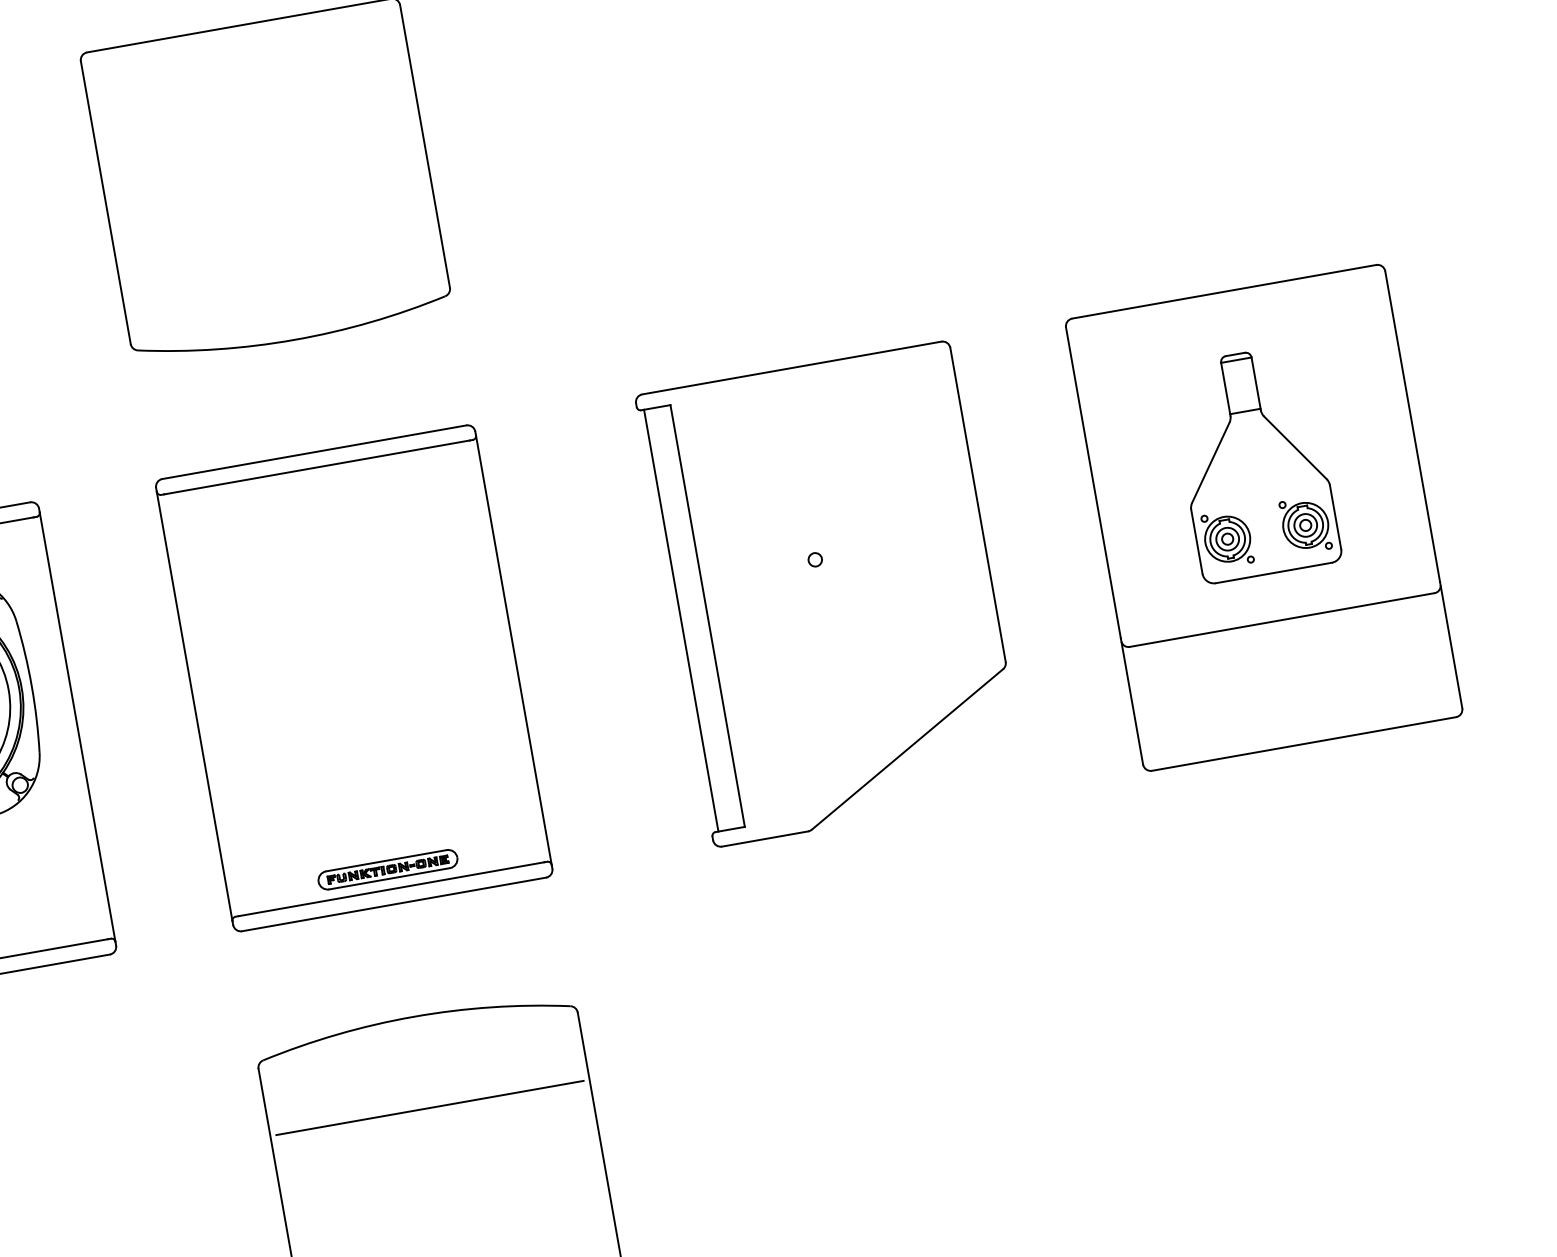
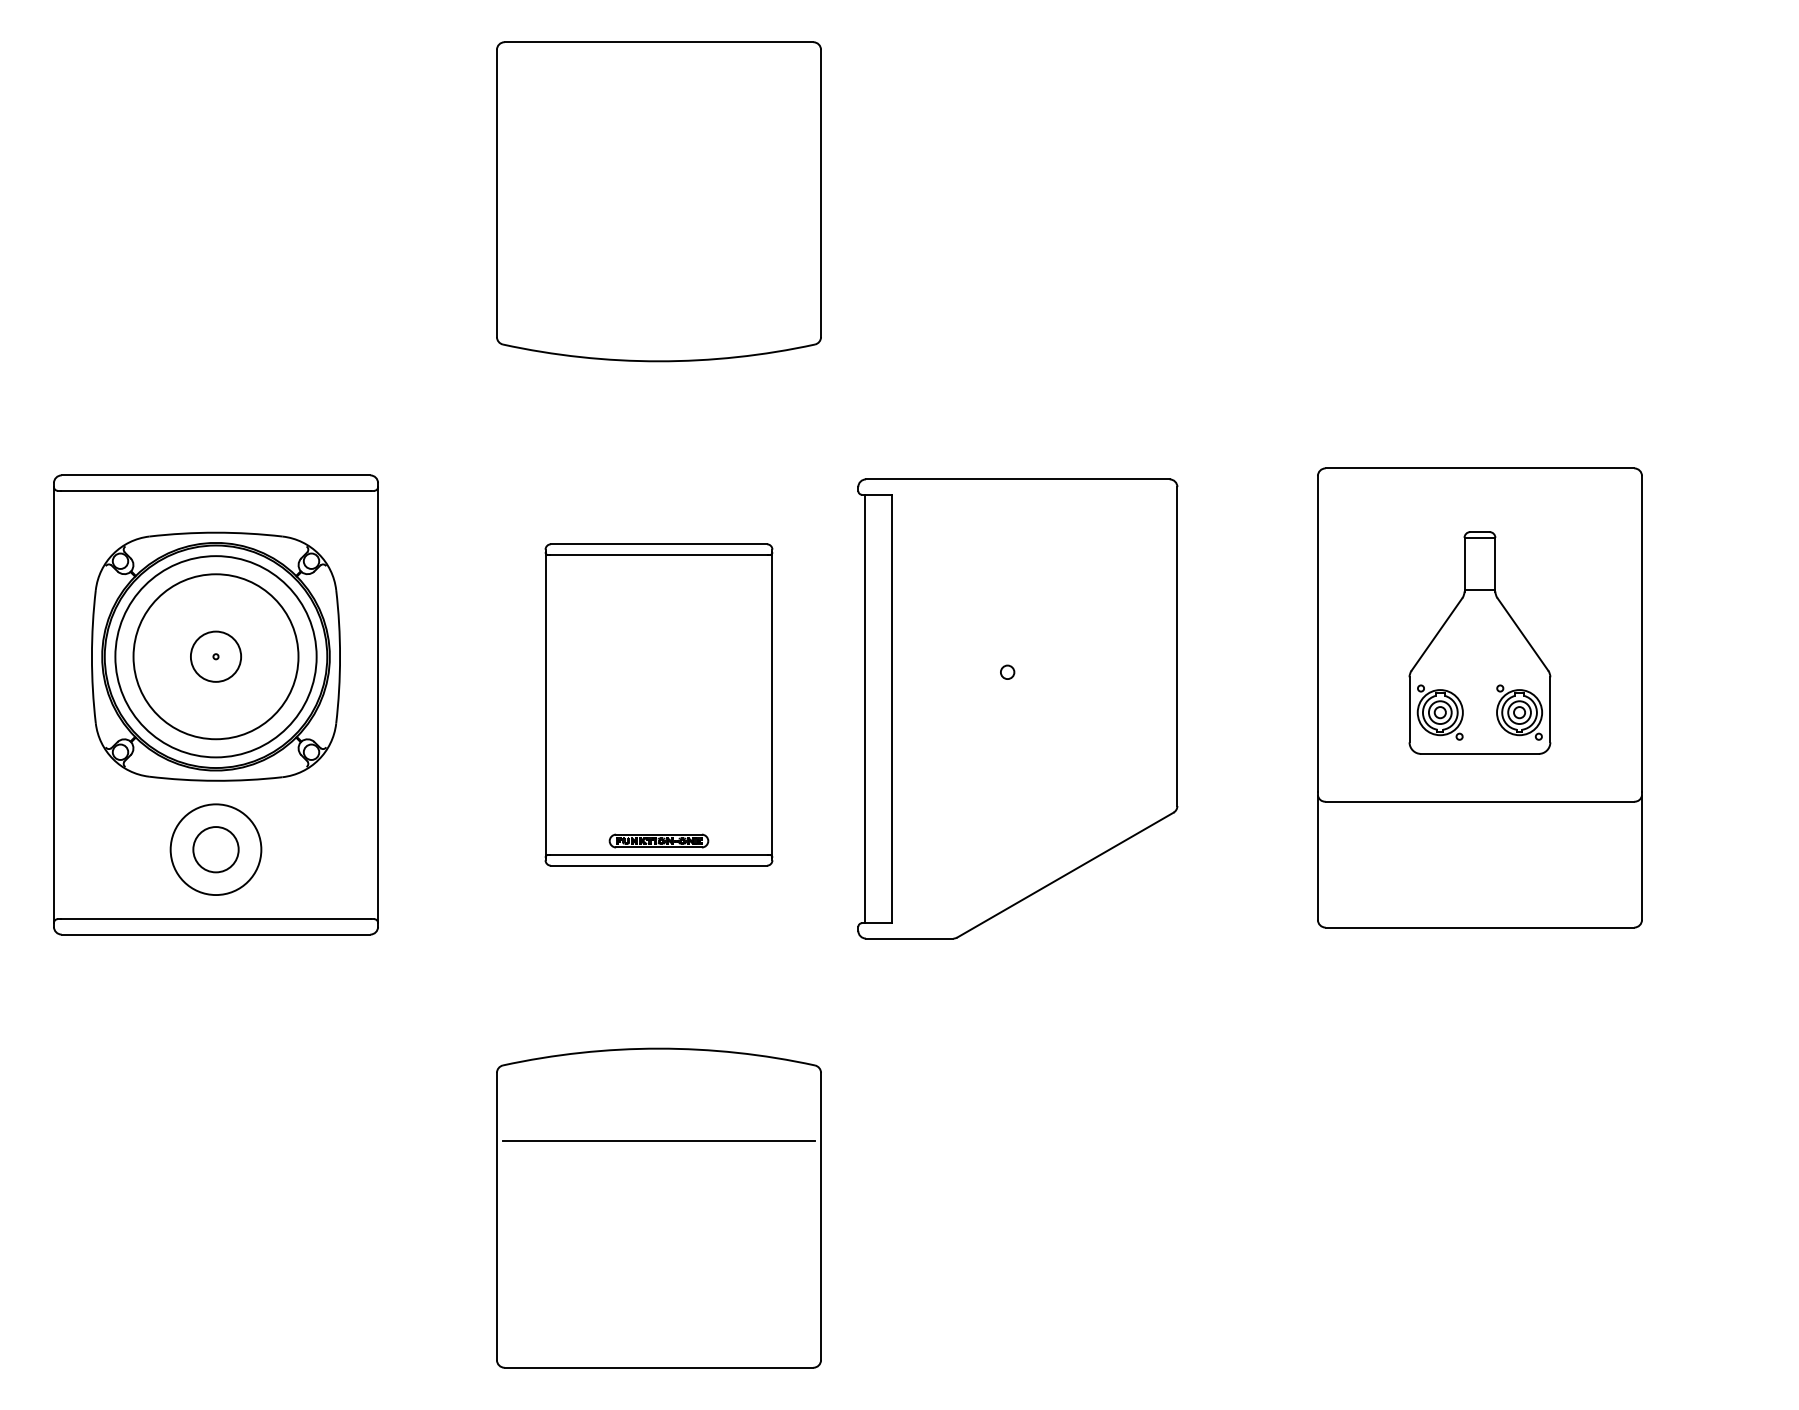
part: (1263, 517) -> (1479, 697), moved
part: (831, 593) -> (1017, 708), moved
part: (353, 677) -> (658, 704), size x0.7

